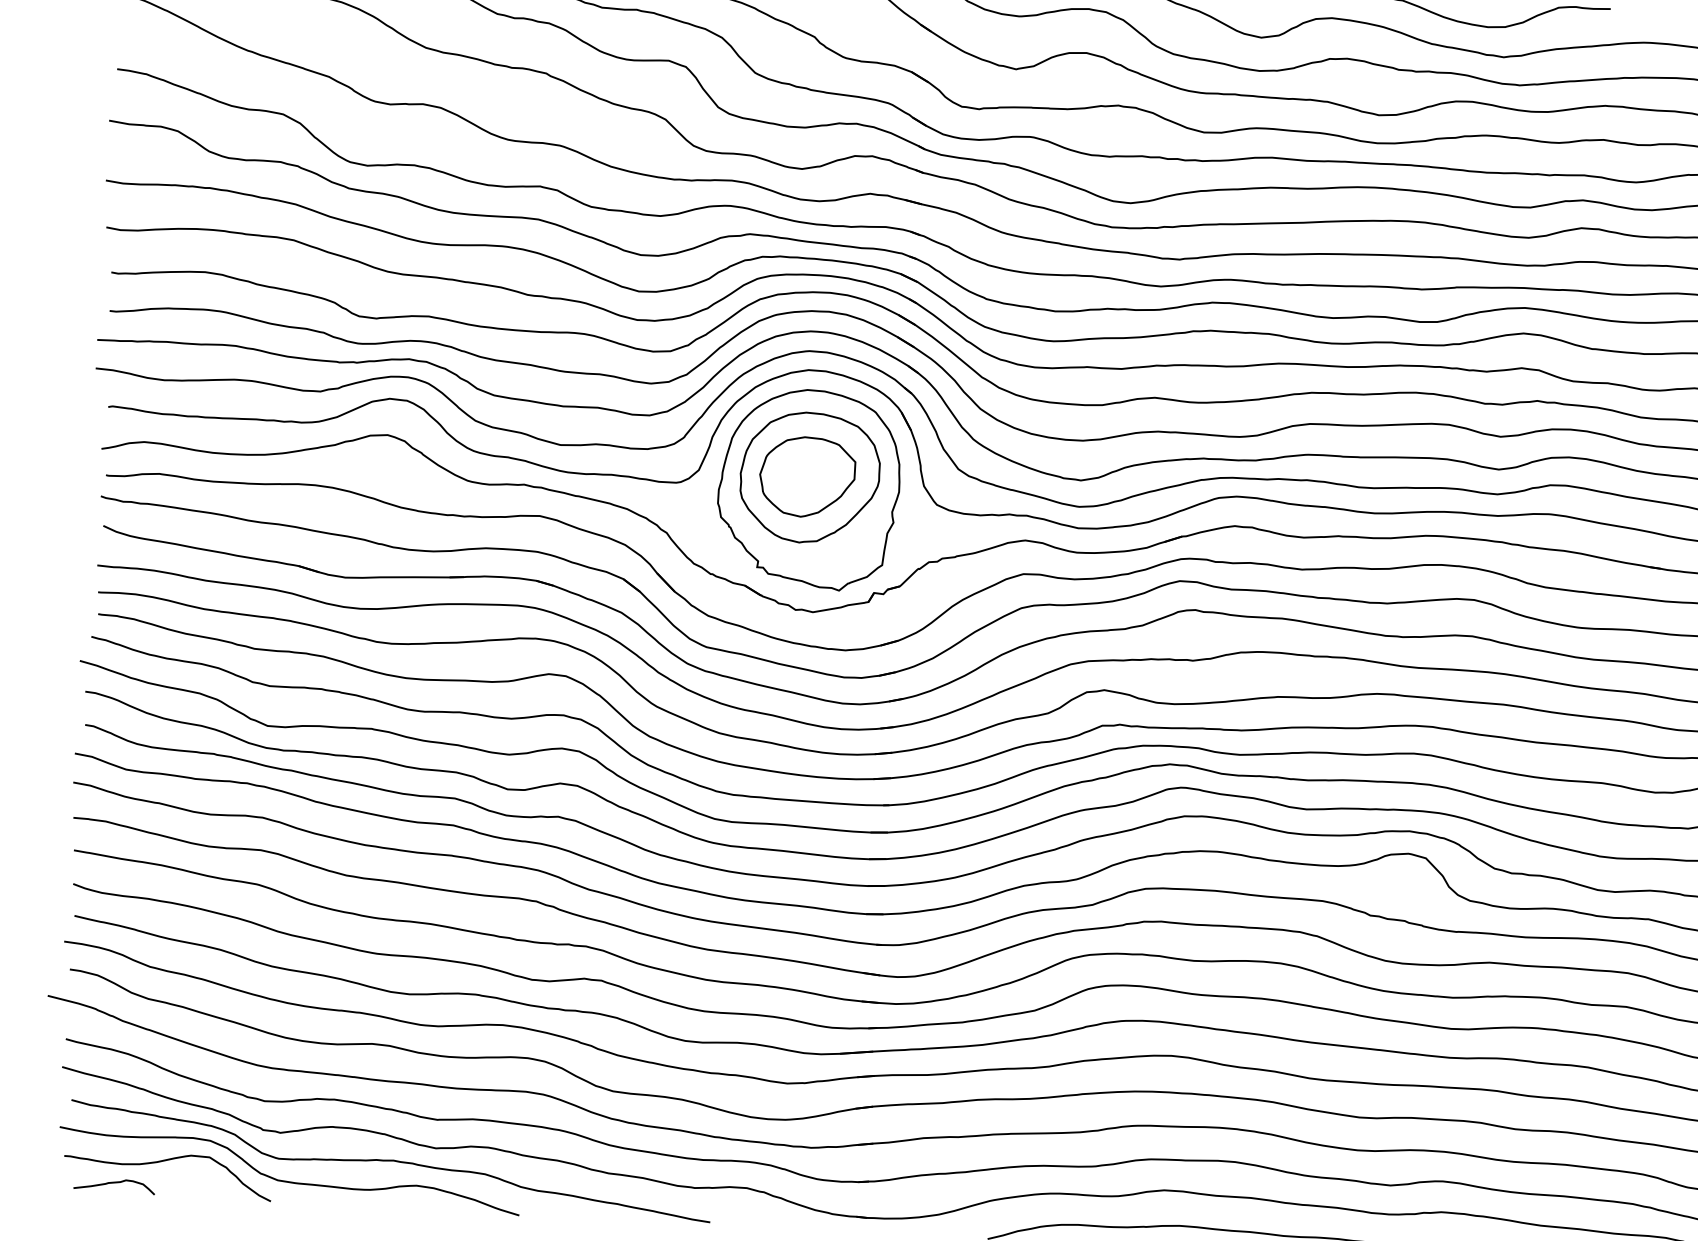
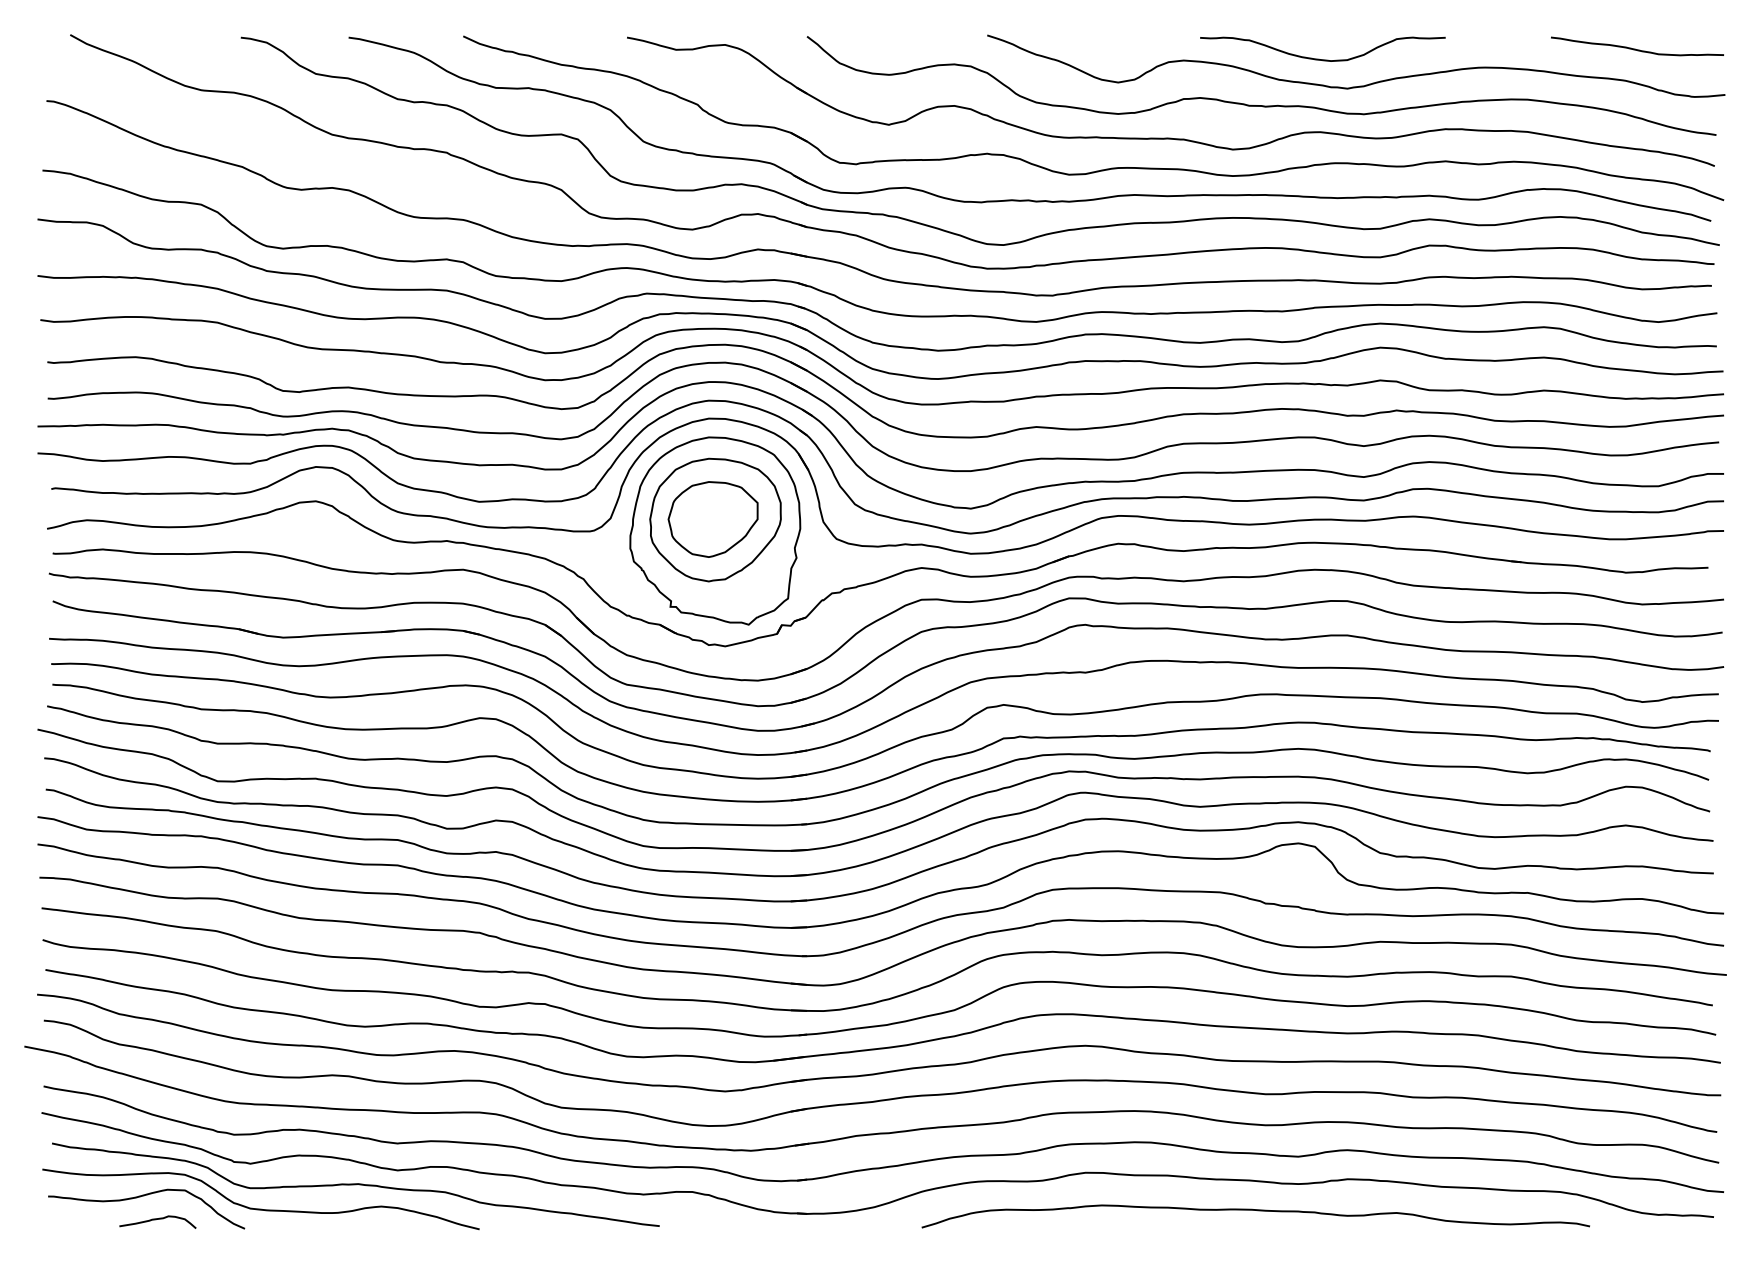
curve: (113, 1184) -> (156, 1220), moved

